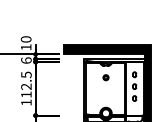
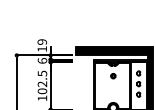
text: (25, 38) -> (41, 41), 10 -> 19
text: (26, 94) -> (42, 91), 112.5 -> 102.5

